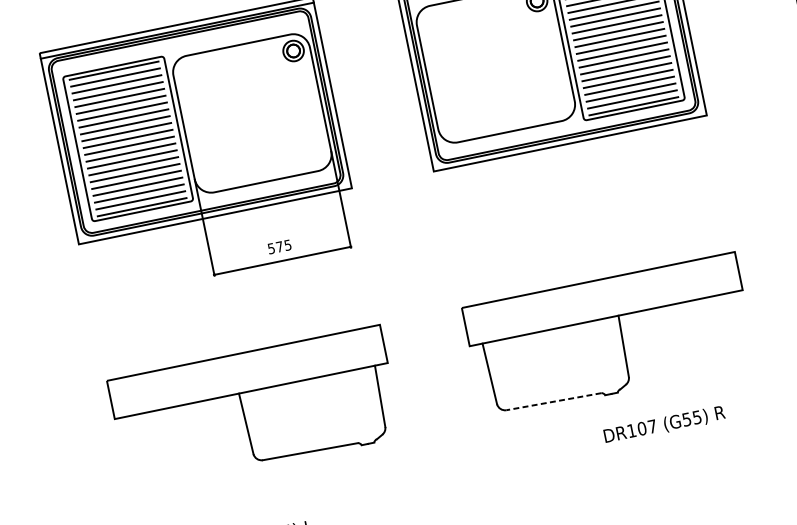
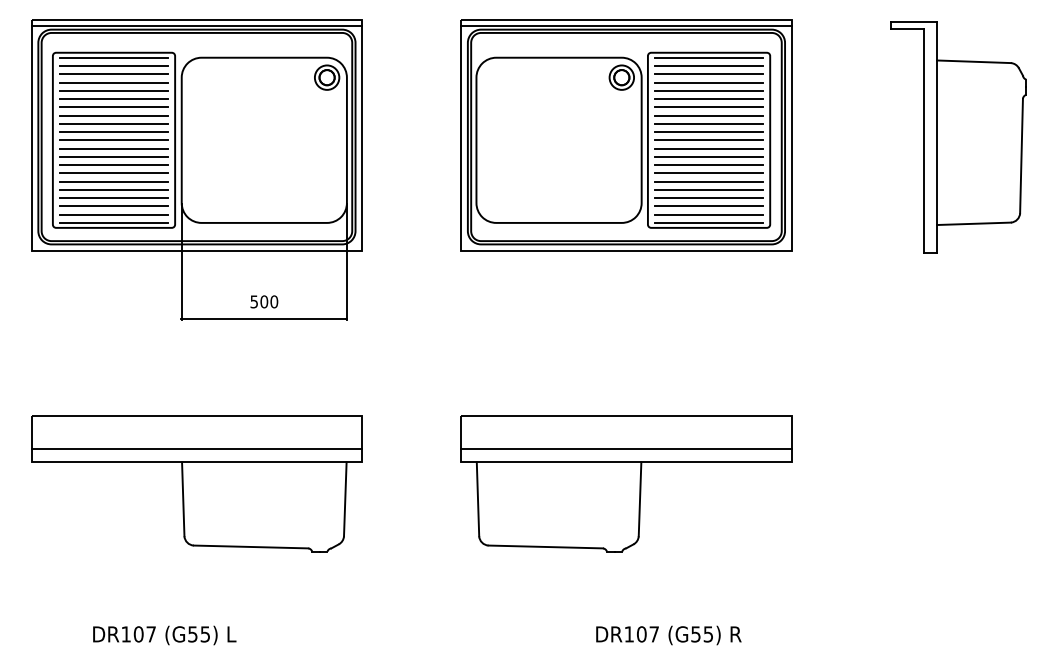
text: (283, 245) -> (269, 301), 575 -> 500
line: (604, 307) -> (626, 449), added
line: (248, 380) -> (196, 449), added
line: (553, 401) -> (545, 546), dashed -> solid
text: (664, 425) -> (668, 635), moved

